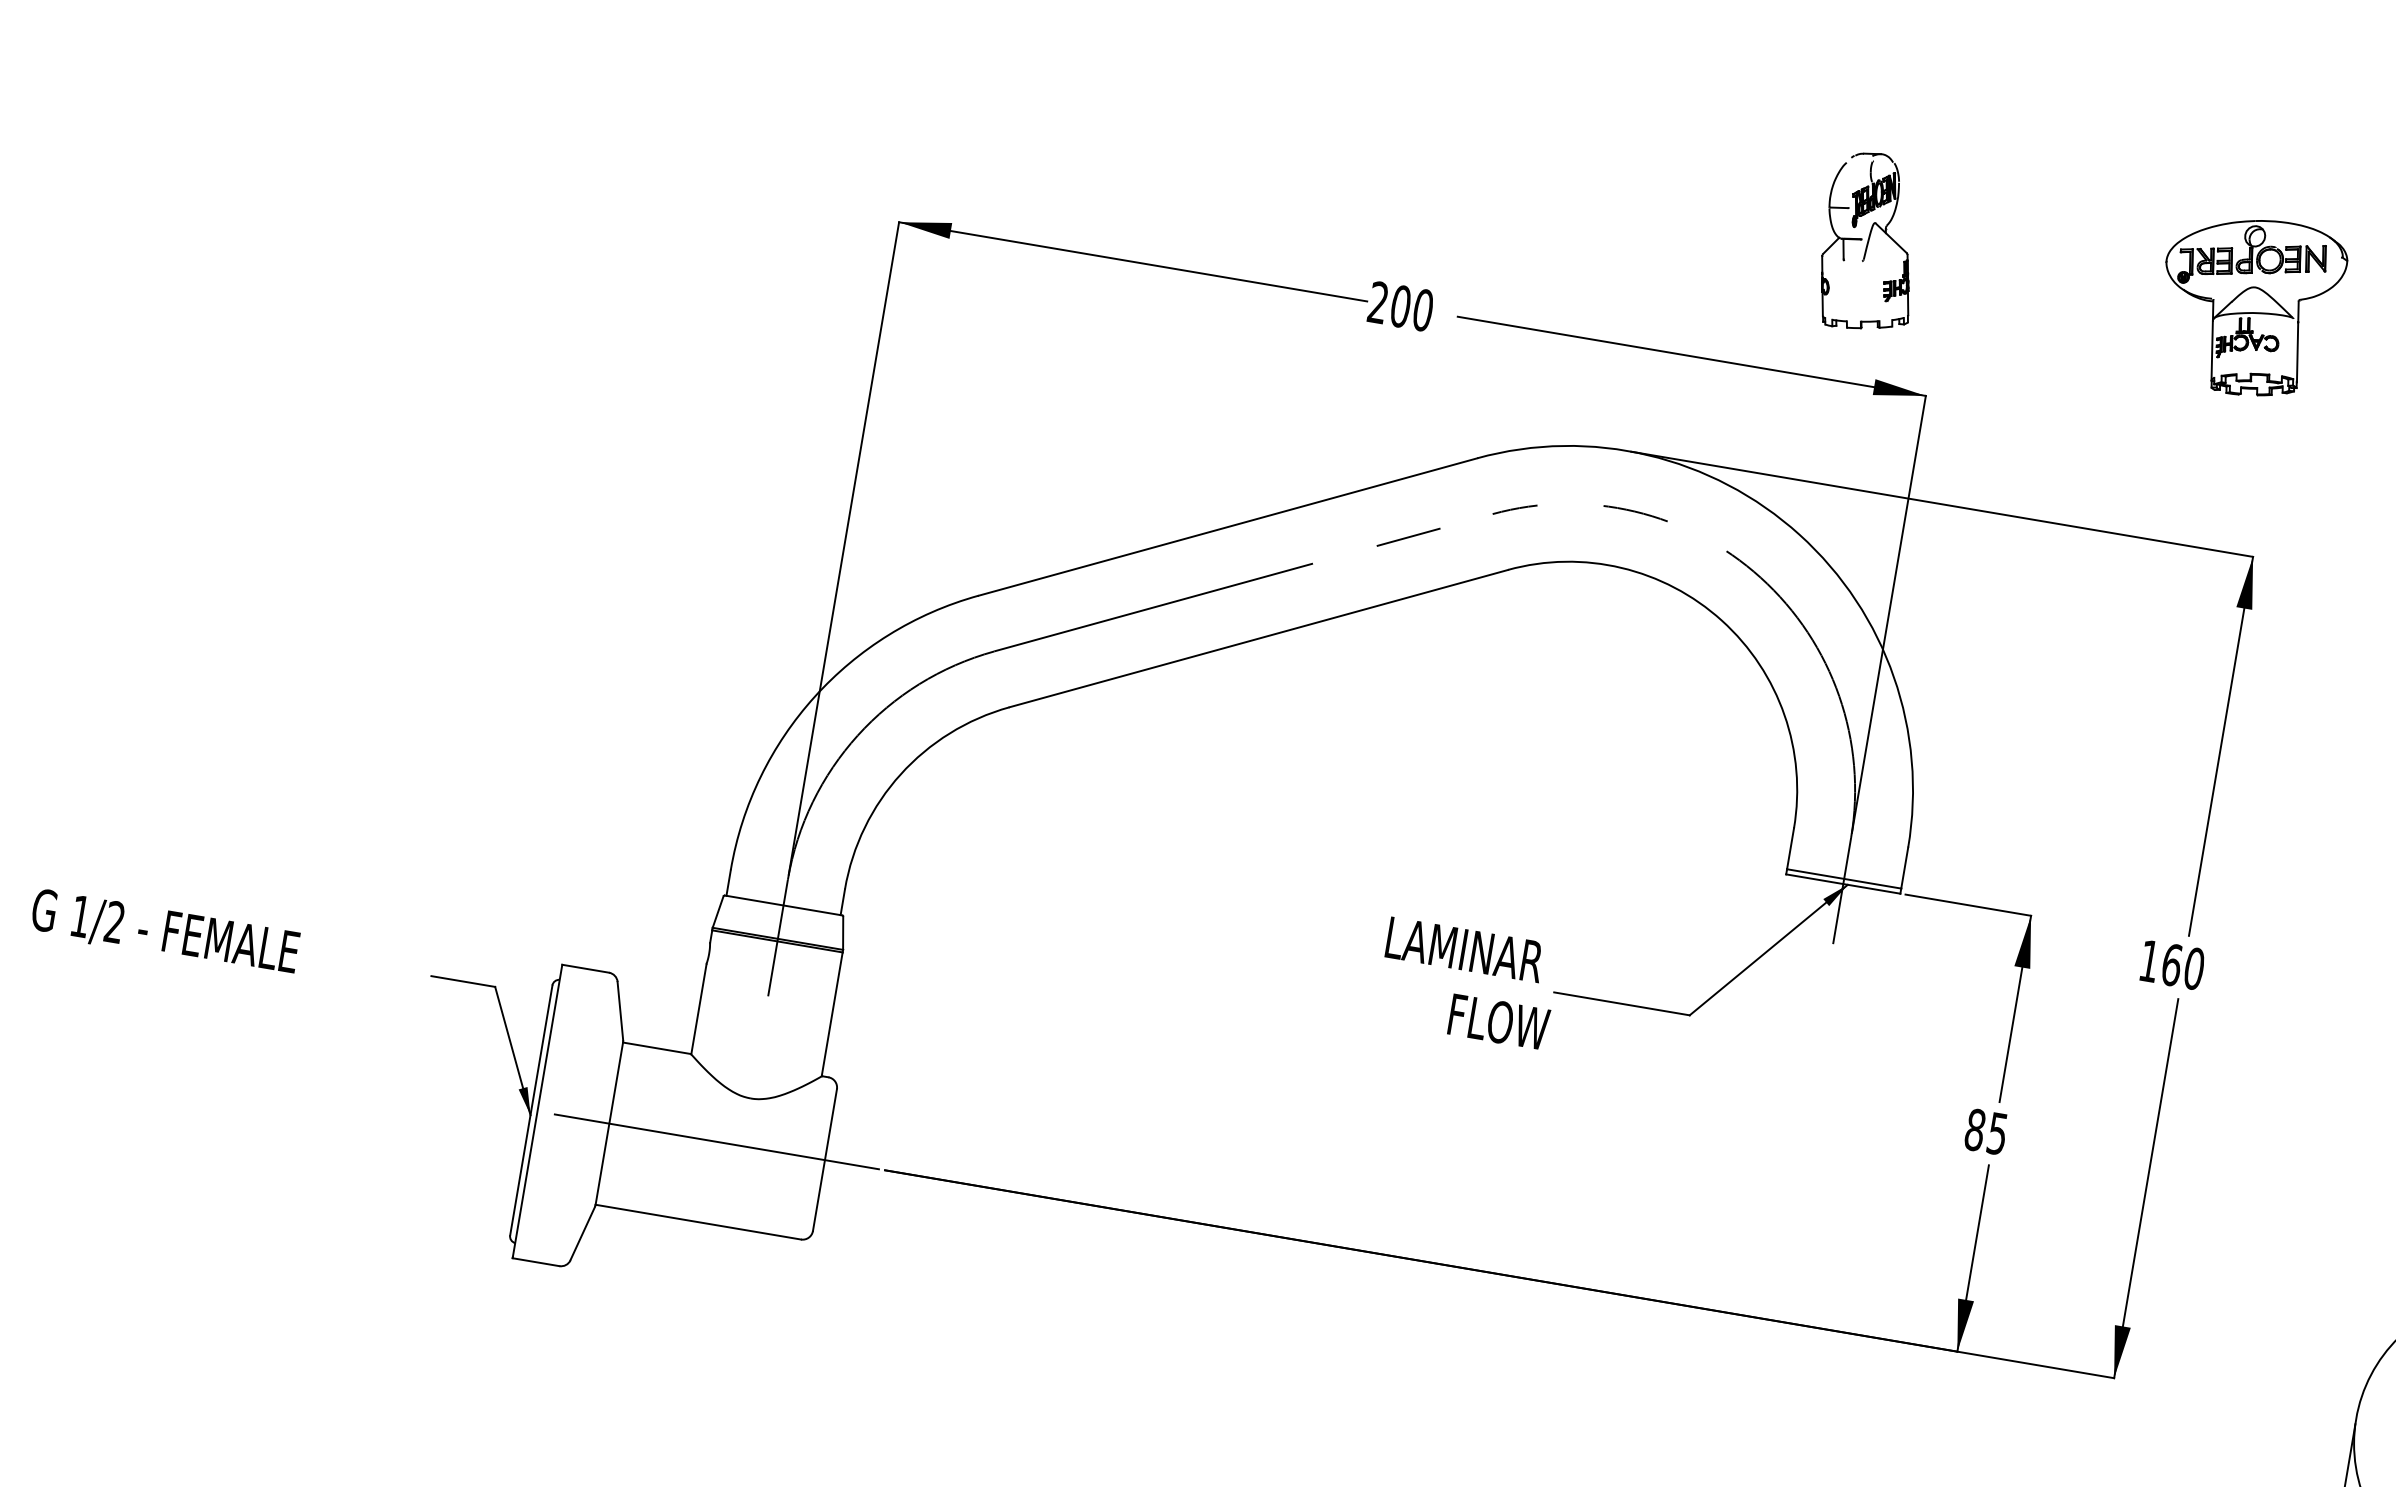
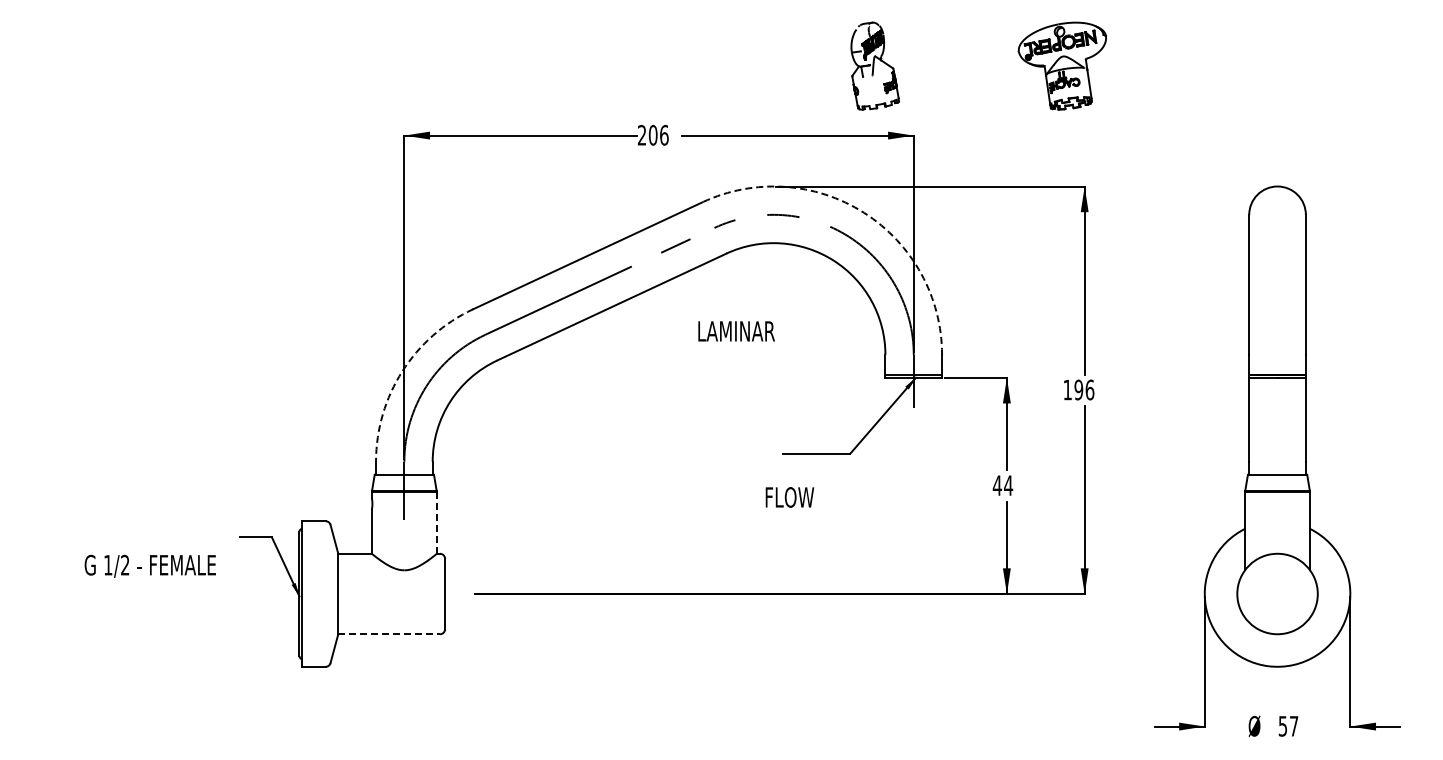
text: (1423, 308) -> (664, 134), 200 -> 206
arc: (1800, 534) -> (864, 212), solid -> dashed
arc: (814, 697) -> (402, 371), solid -> dashed
text: (163, 931) -> (149, 565), moved
text: (1464, 950) -> (736, 331), moved
text: (2183, 965) -> (1084, 389), 160 -> 196
line: (831, 1015) -> (436, 523), solid -> dashed
text: (1498, 1022) -> (789, 497), moved
text: (1985, 1131) -> (1002, 485), 85 -> 44
line: (710, 1141) -> (388, 594), removed
line: (699, 1222) -> (389, 634), solid -> dashed

